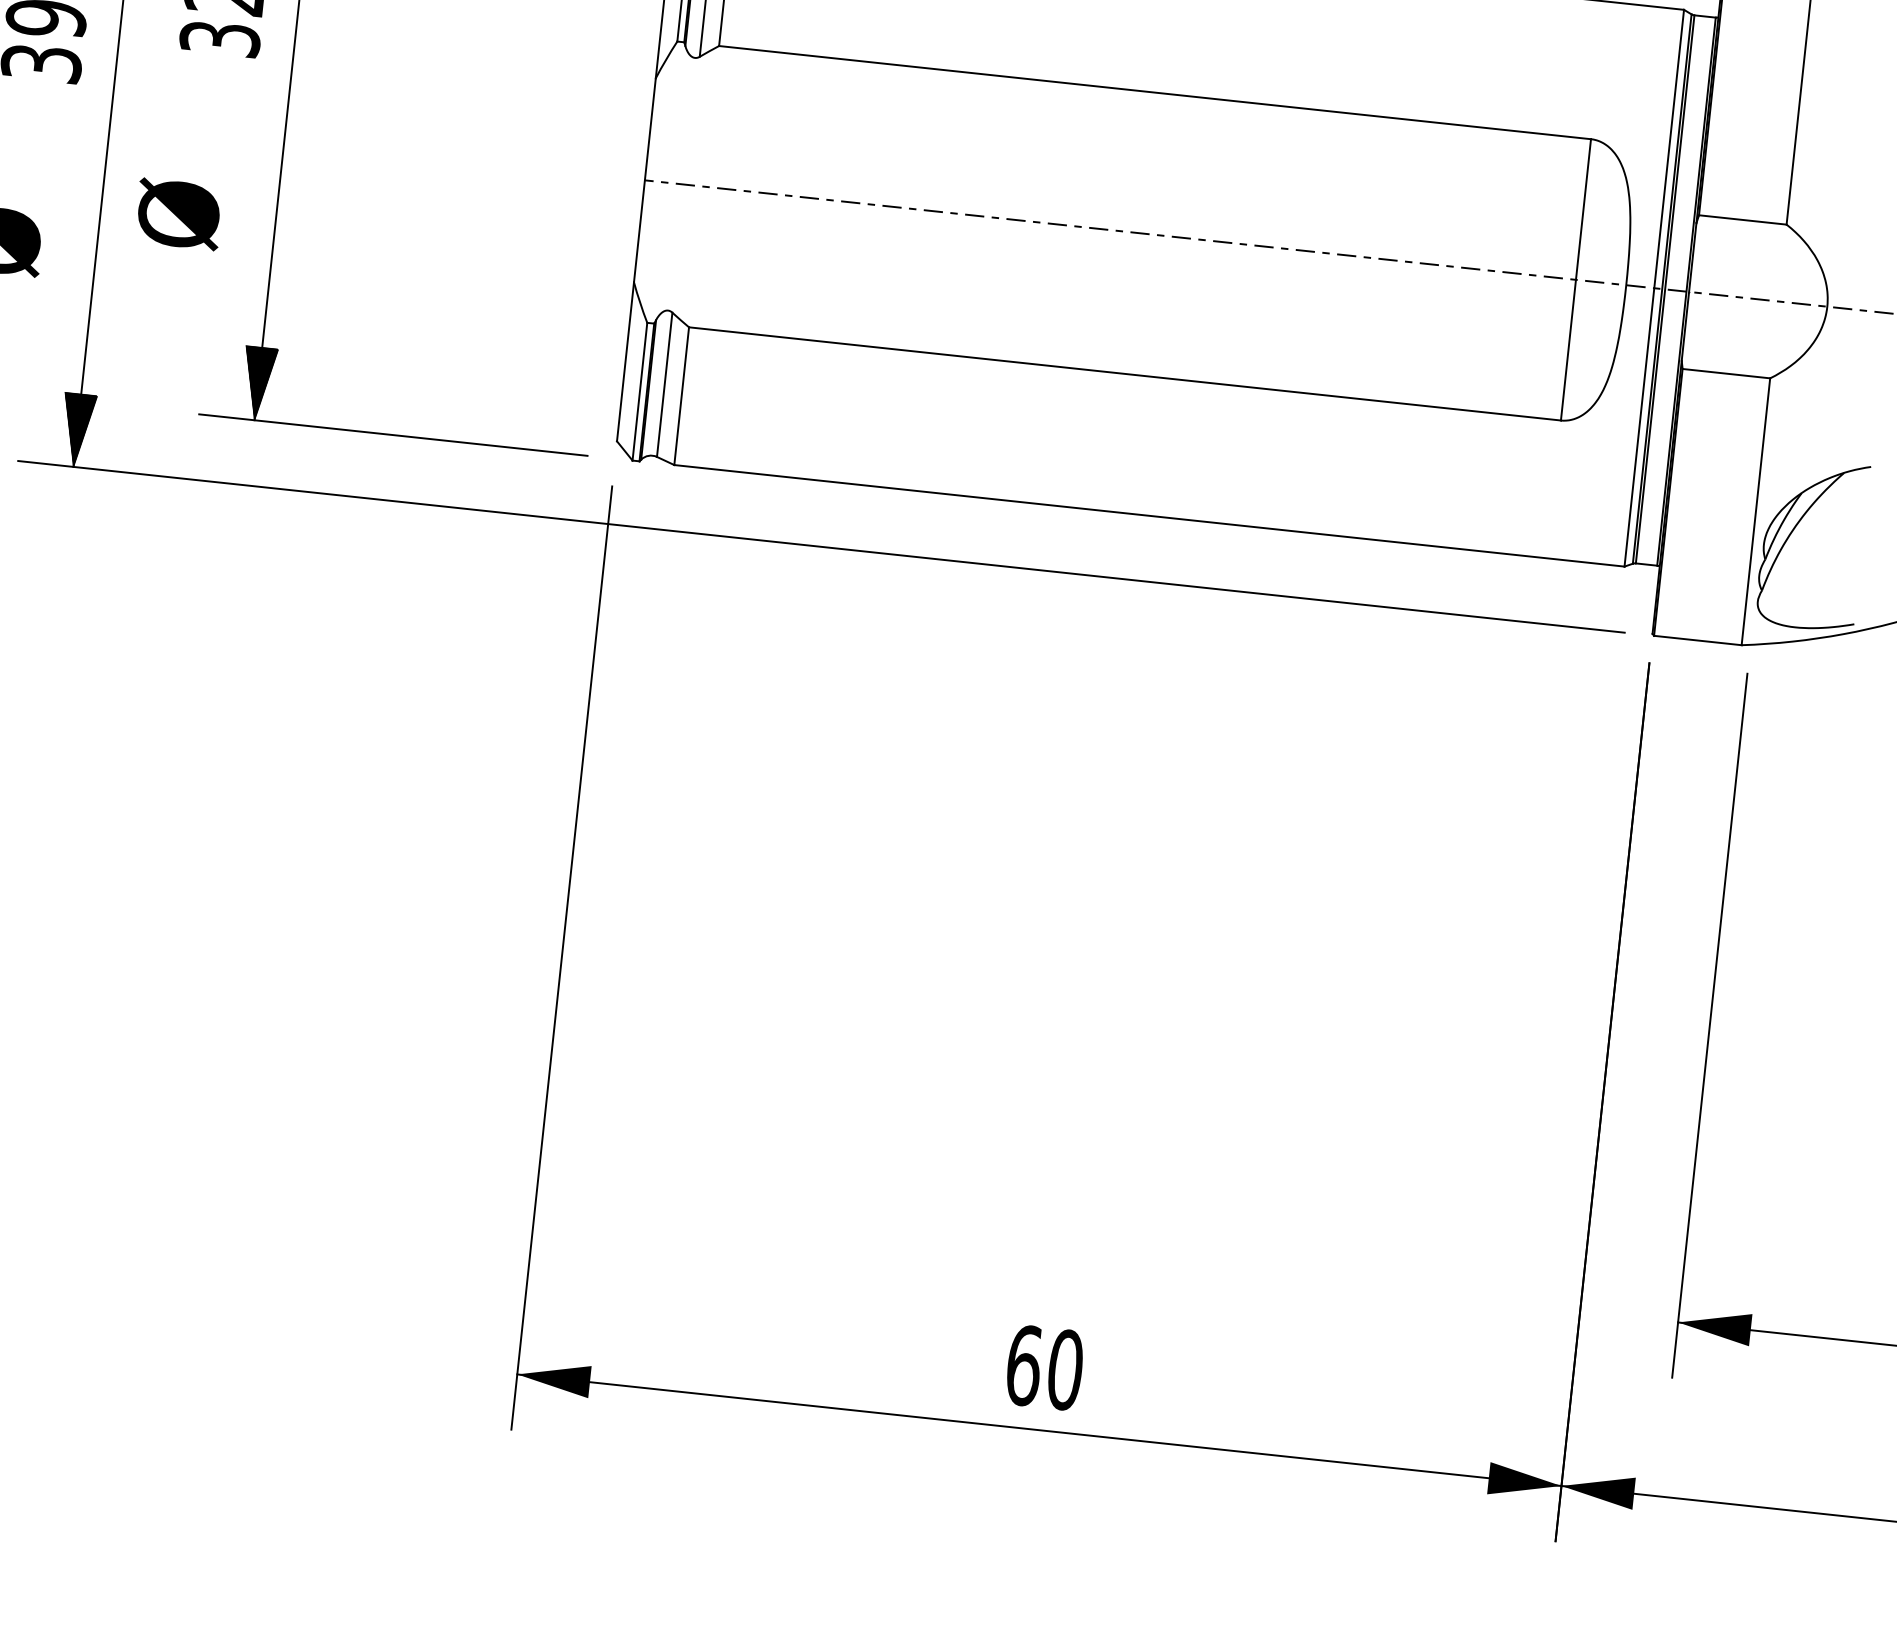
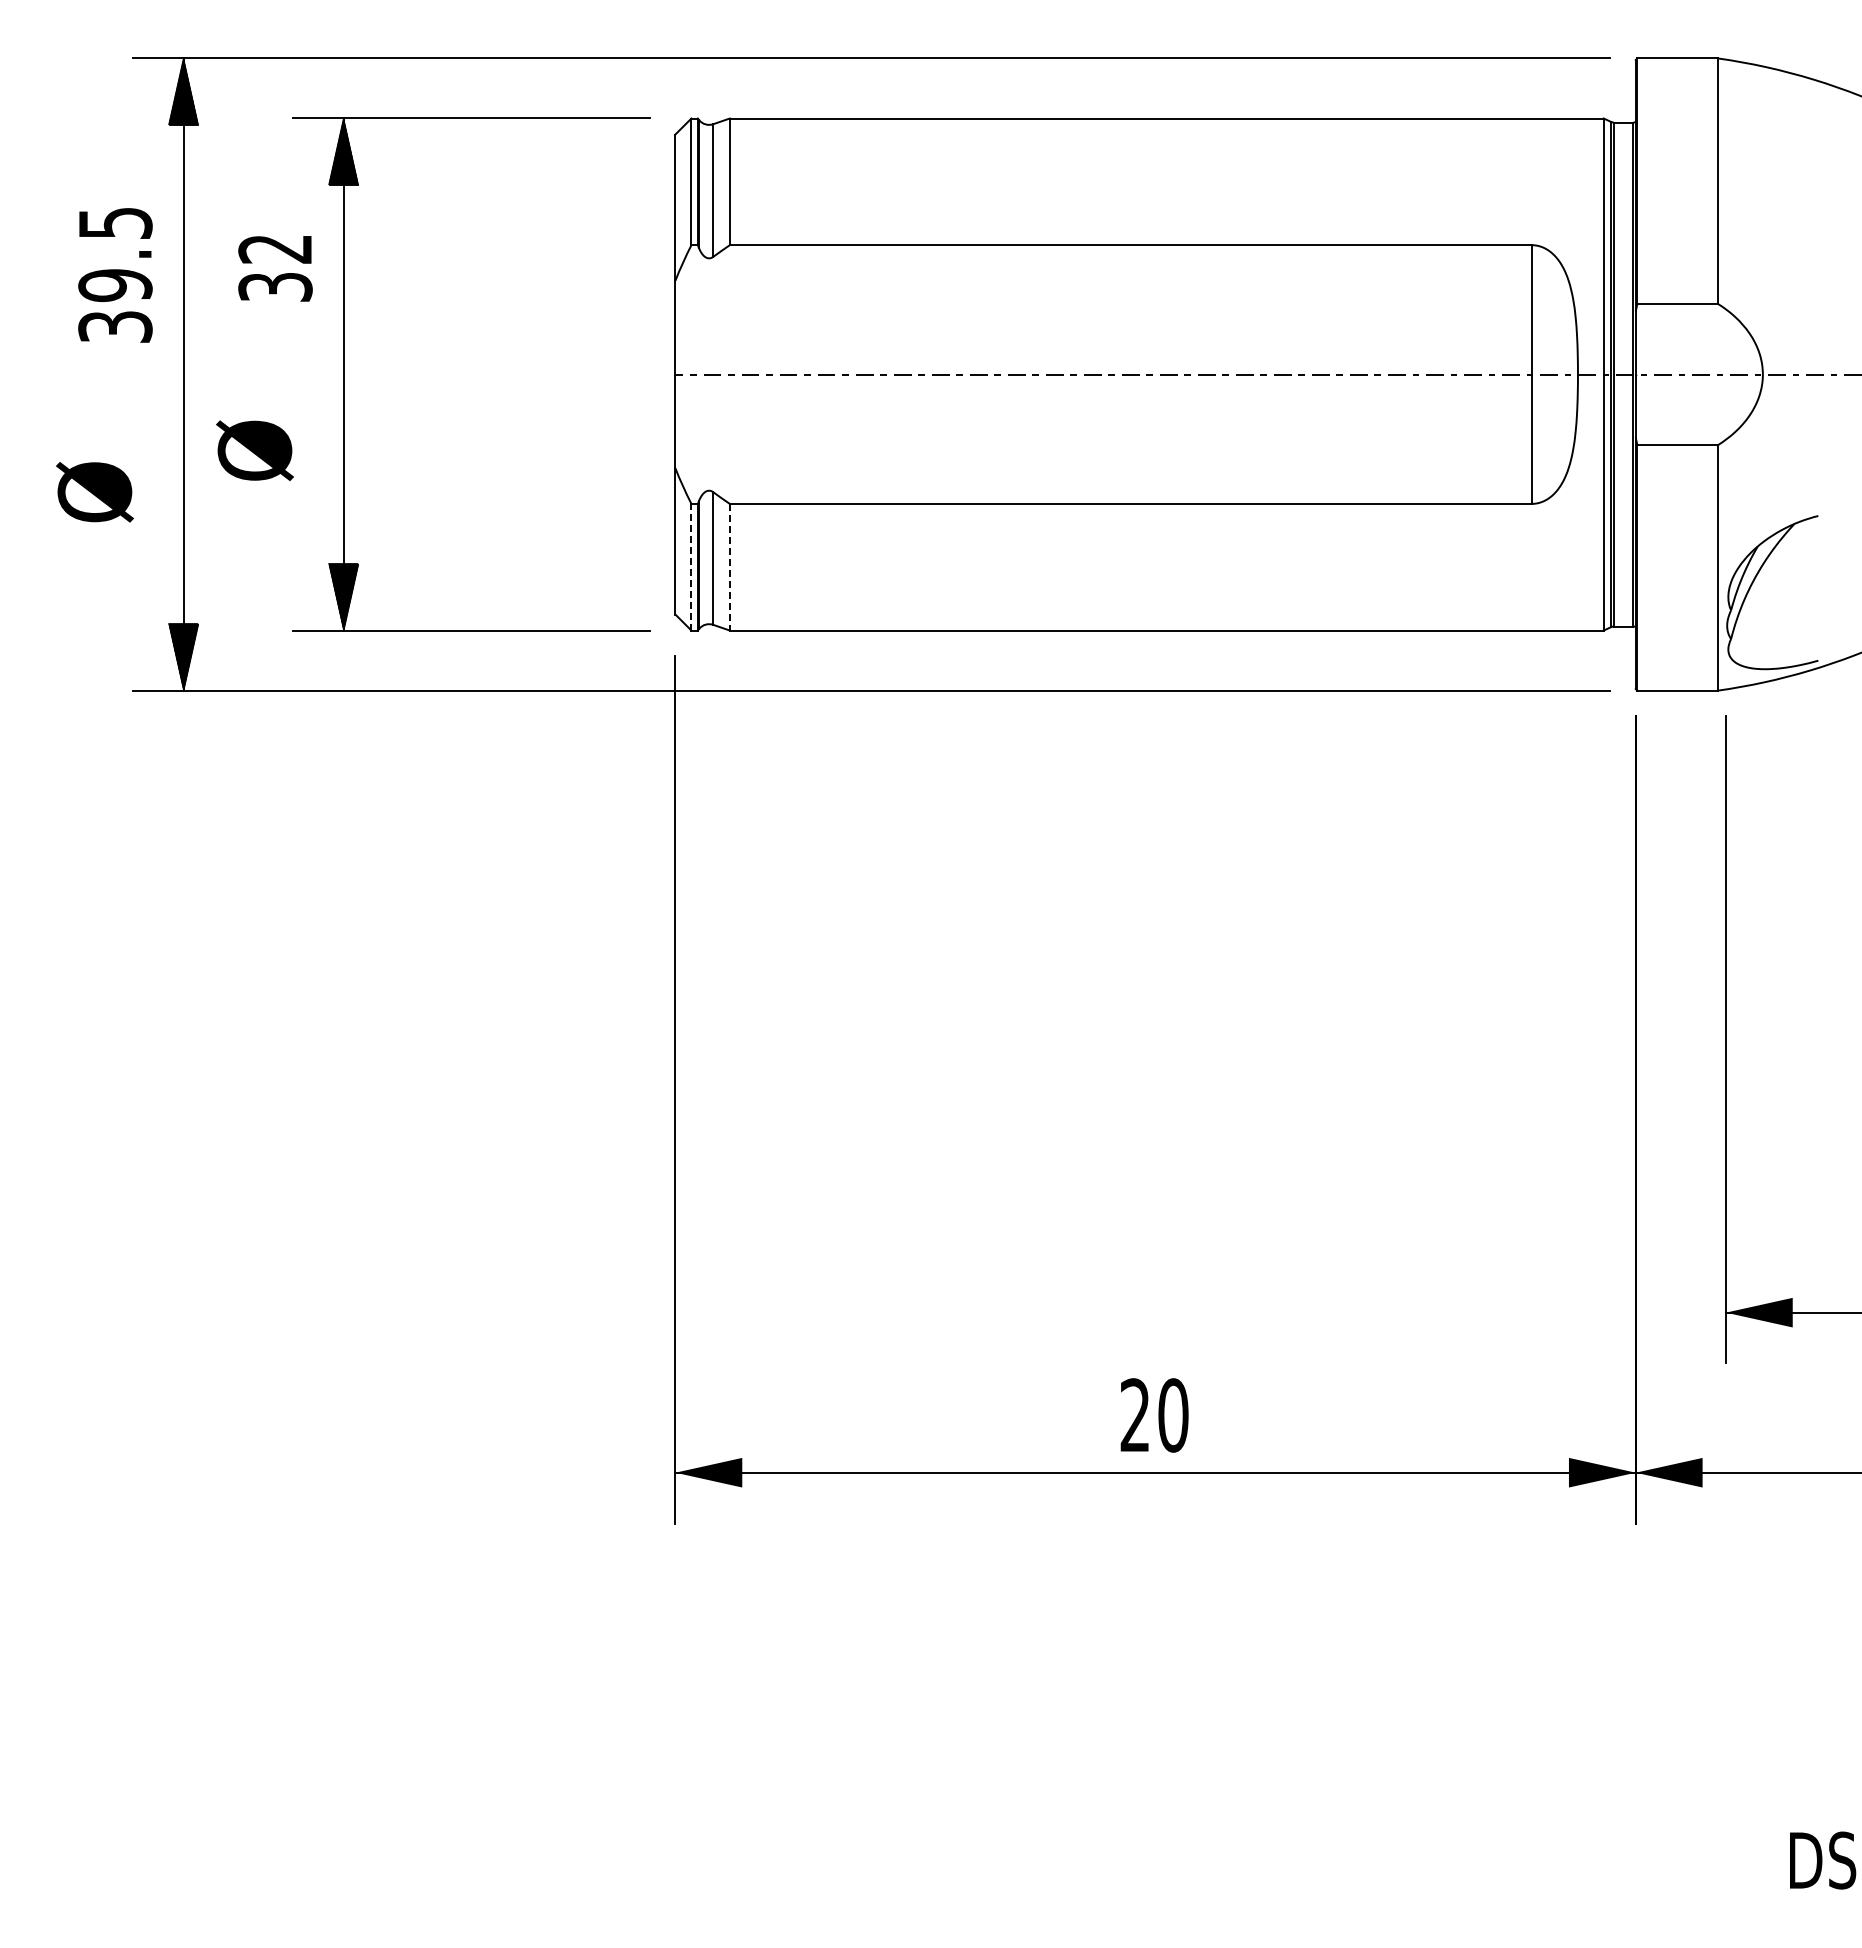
line: (640, 390) -> (691, 566), solid -> dashed
line: (681, 396) -> (729, 567), solid -> dashed
text: (1024, 1365) -> (1135, 1415), 60 -> 20

